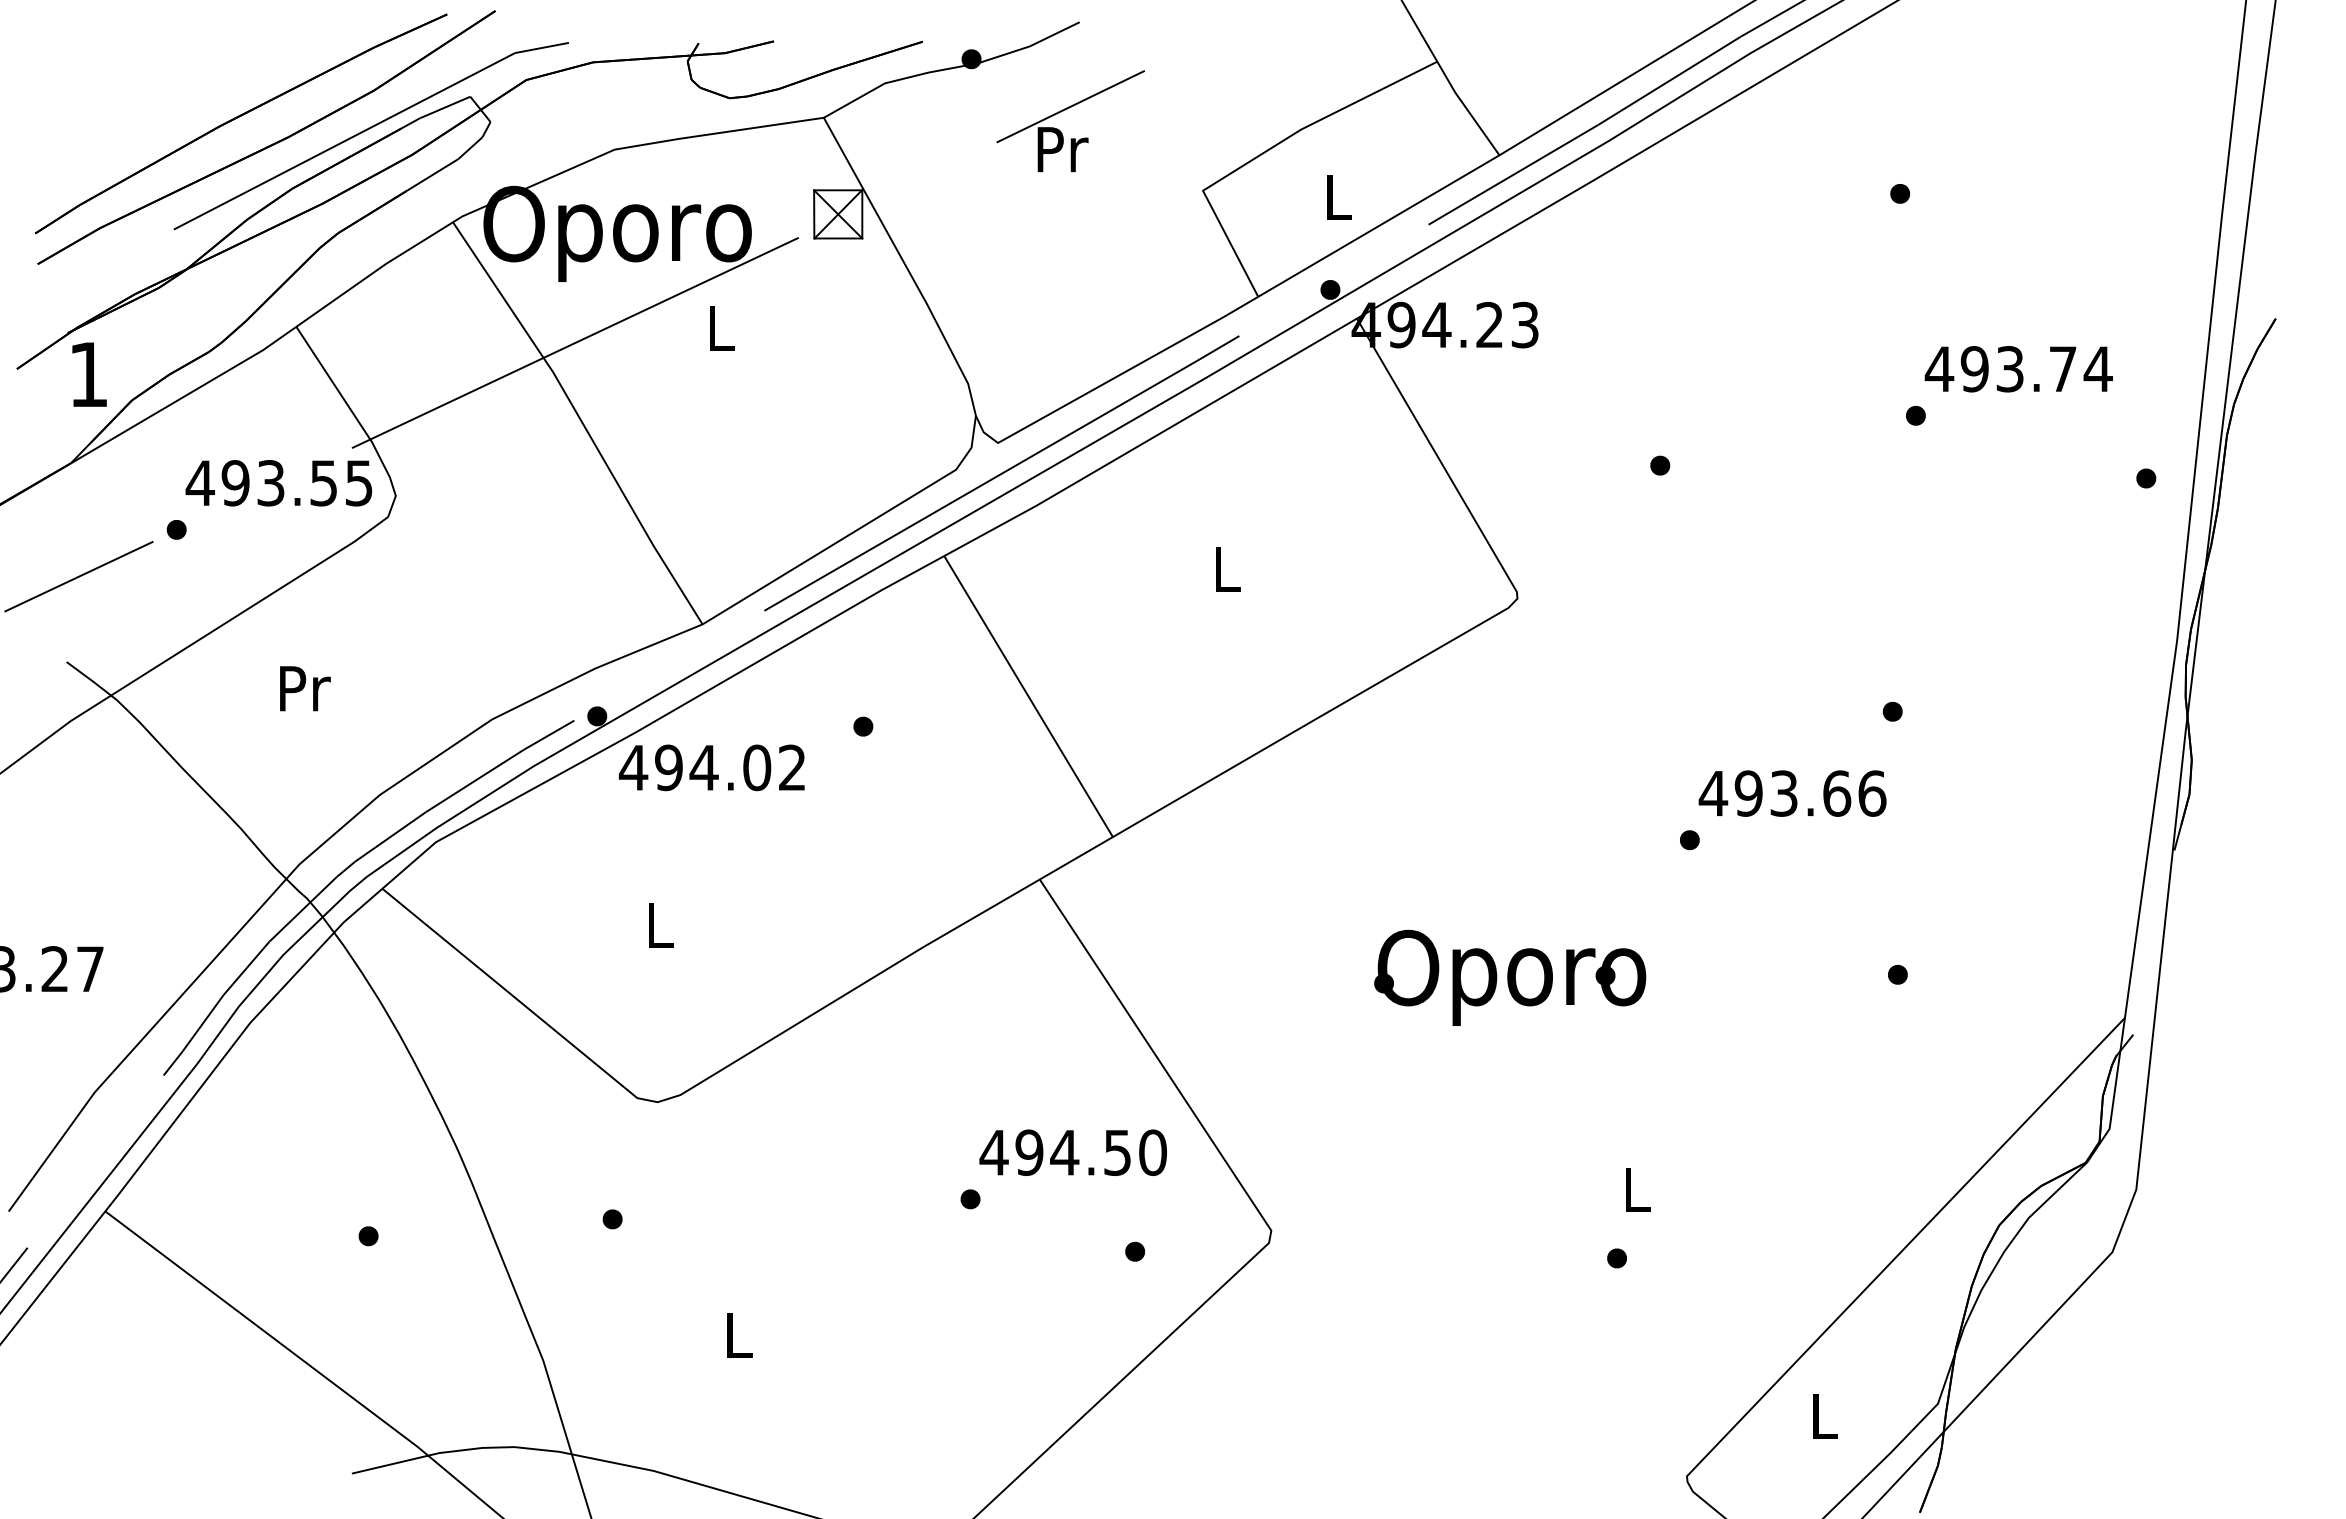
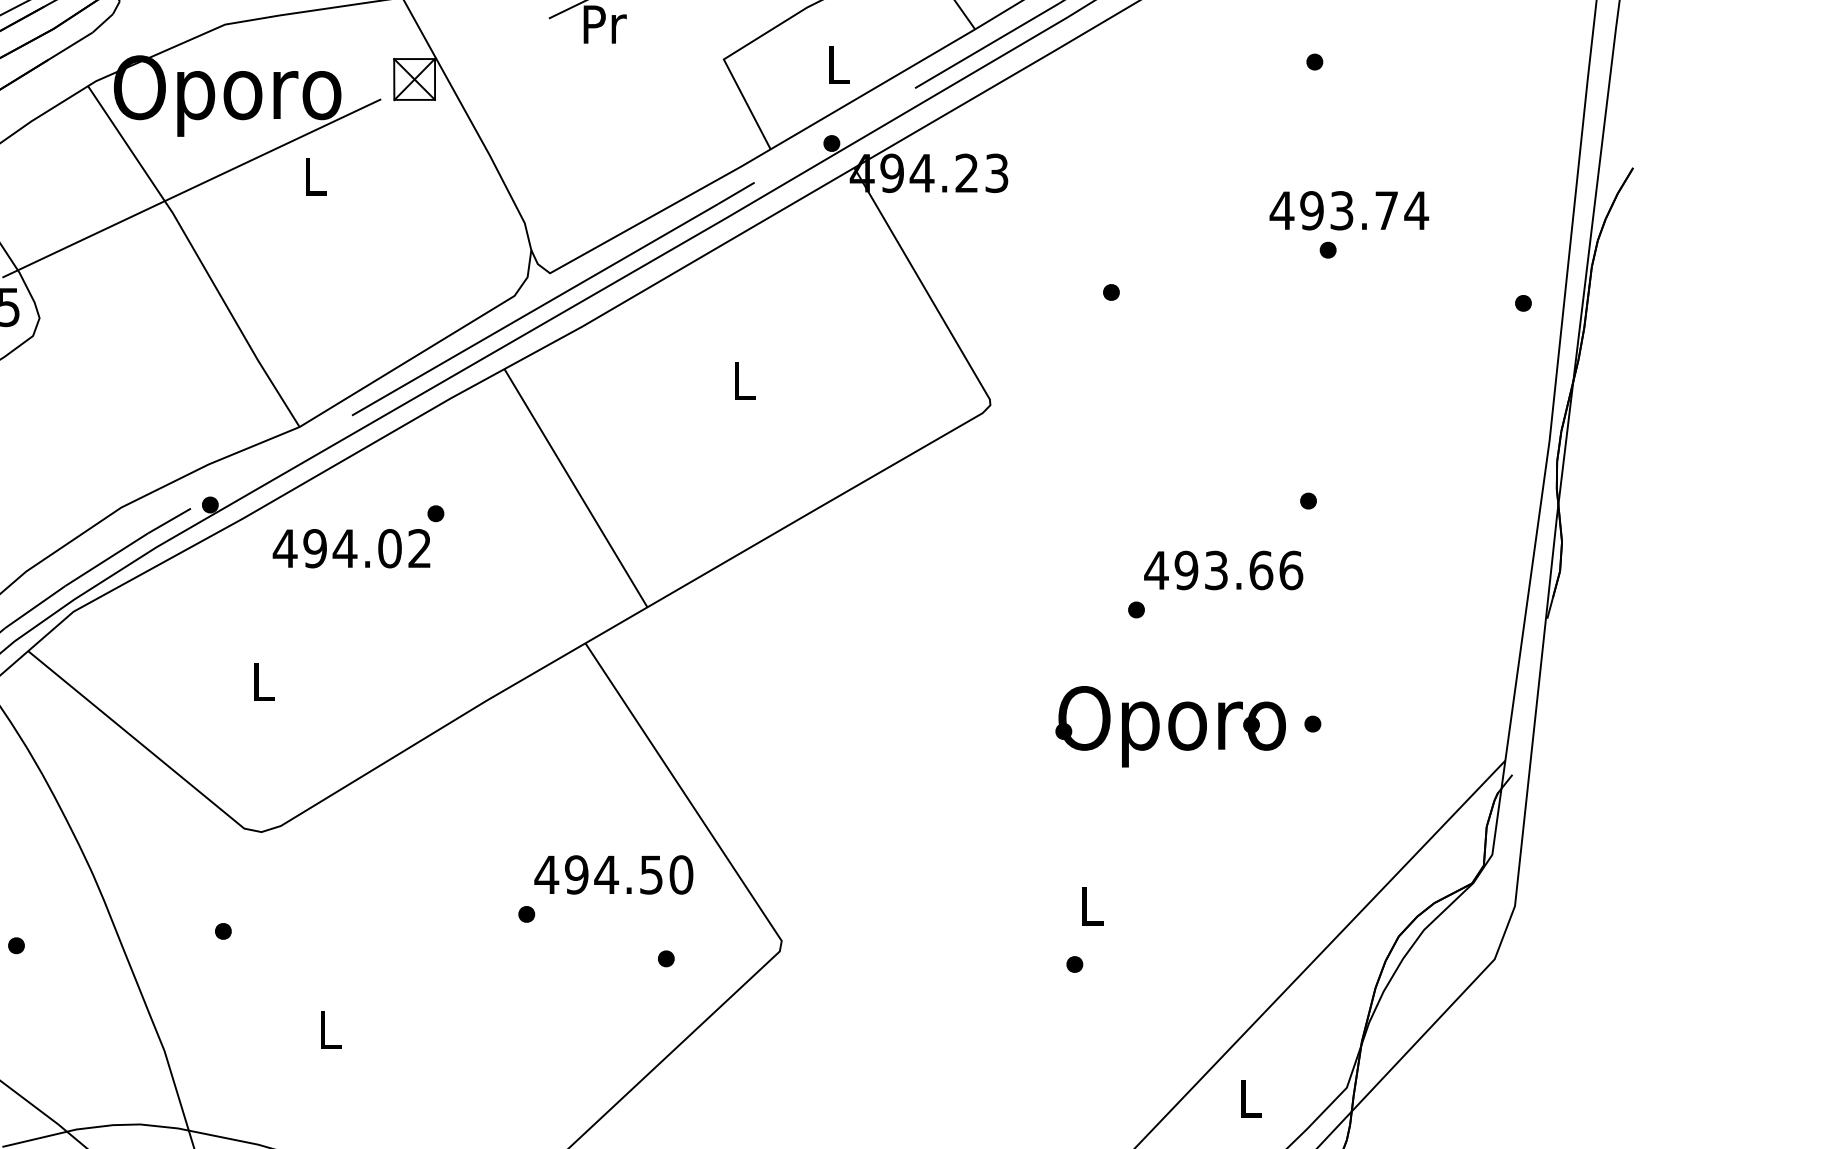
text: (2018, 369) -> (1349, 210), moved
text: (711, 767) -> (351, 548), moved
text: (1510, 977) -> (1170, 726), moved

